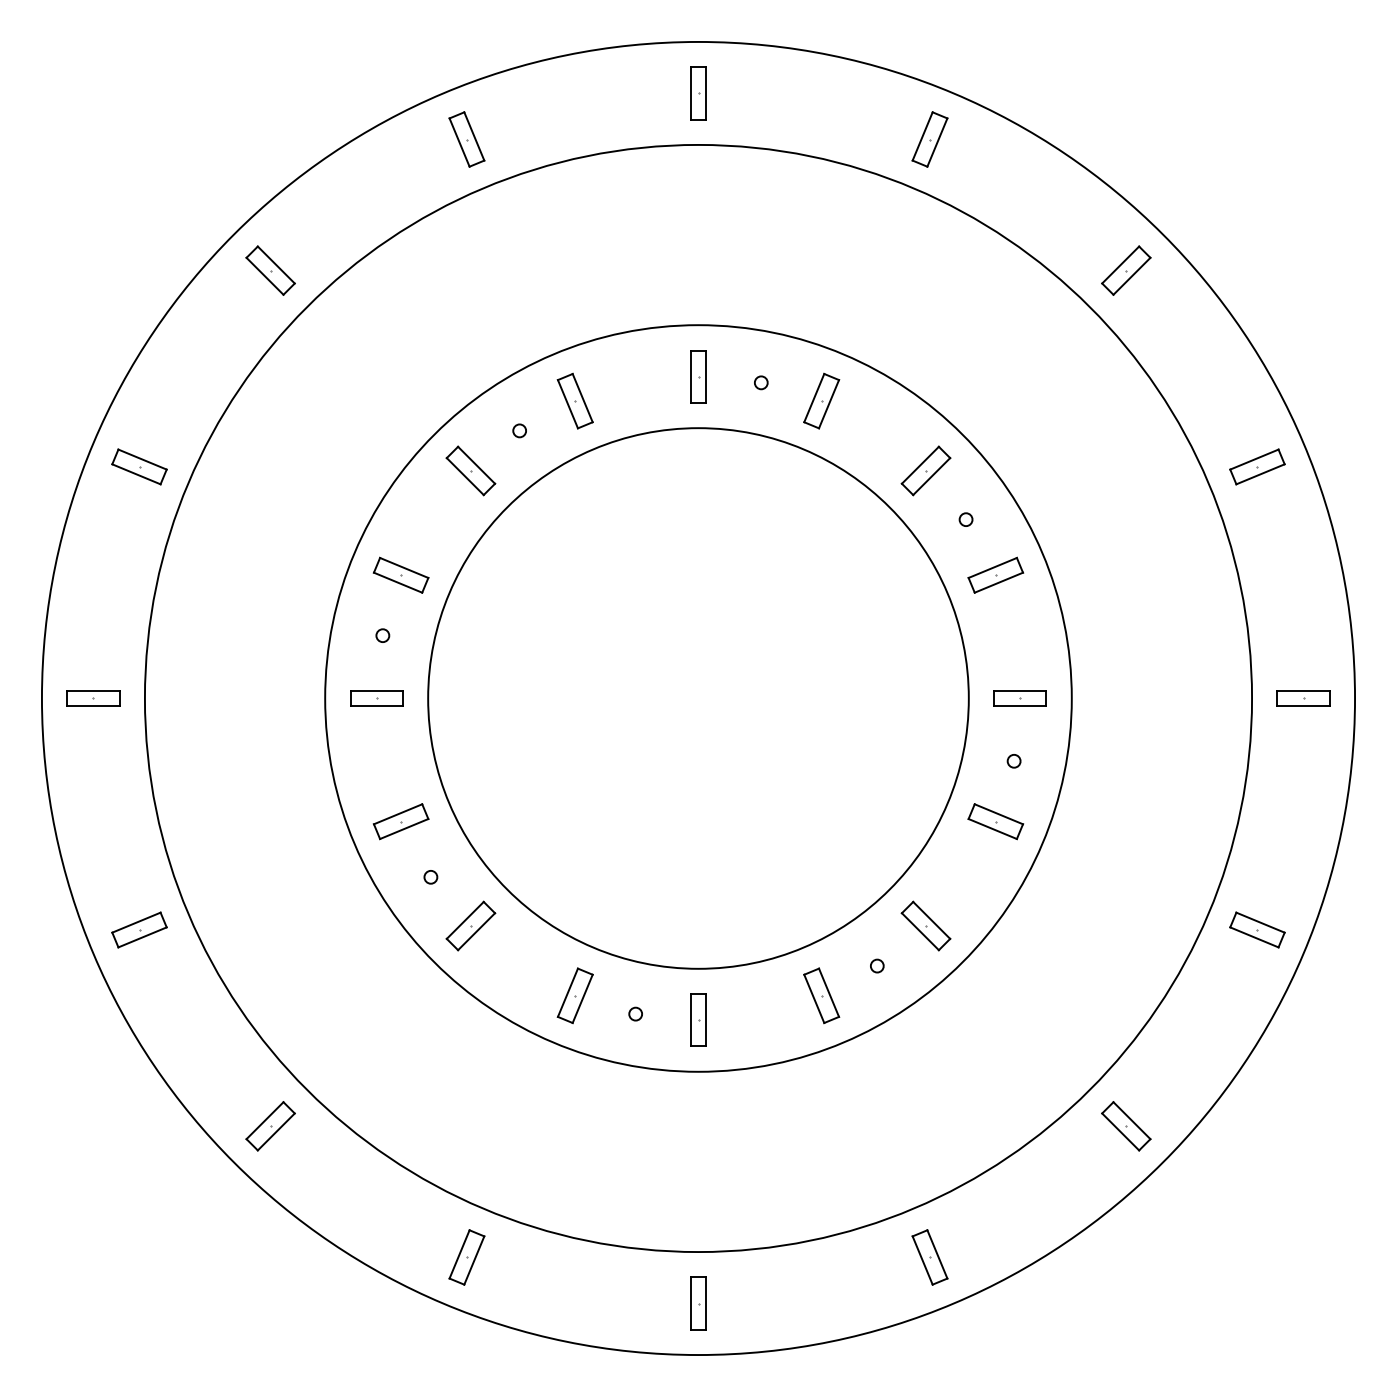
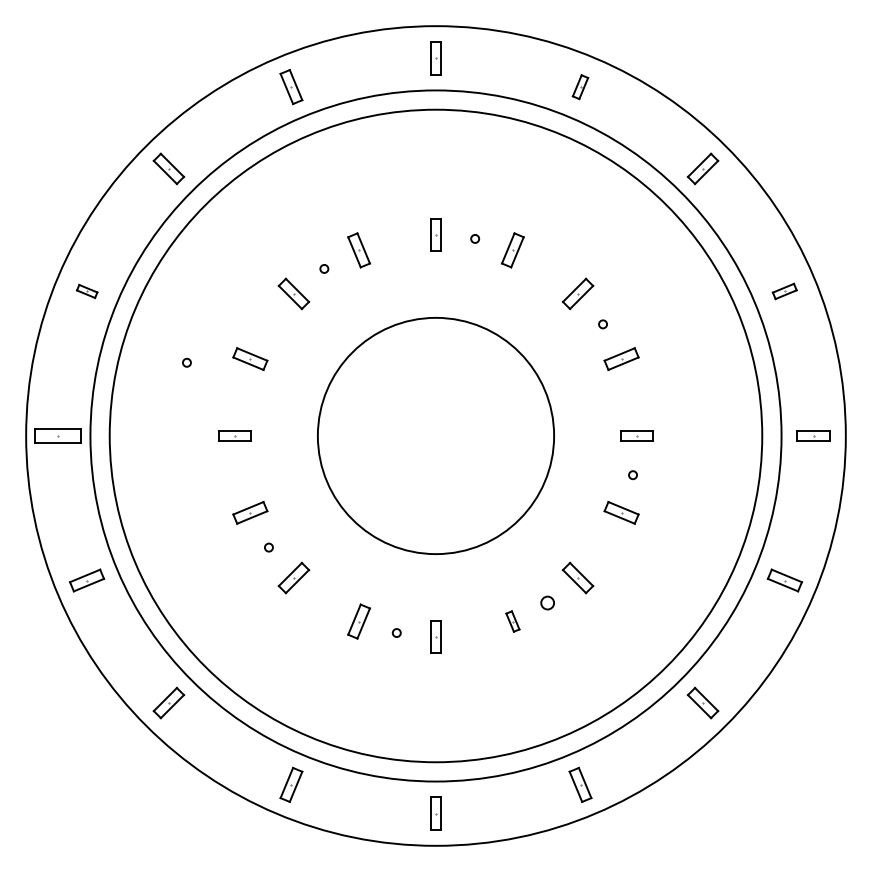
part: (929, 140) -> (580, 87), size x0.7
part: (140, 467) -> (87, 291), size x0.6
part: (1256, 467) -> (784, 291), size x0.7
circle: (382, 635) -> (186, 362), moved
part: (93, 697) -> (58, 435), size x1.4
circle: (697, 697) -> (435, 435), size x0.7
circle: (697, 697) -> (435, 435), size x1.4
circle: (877, 965) -> (547, 602), size x1.6
part: (821, 995) -> (512, 621), size x0.6

